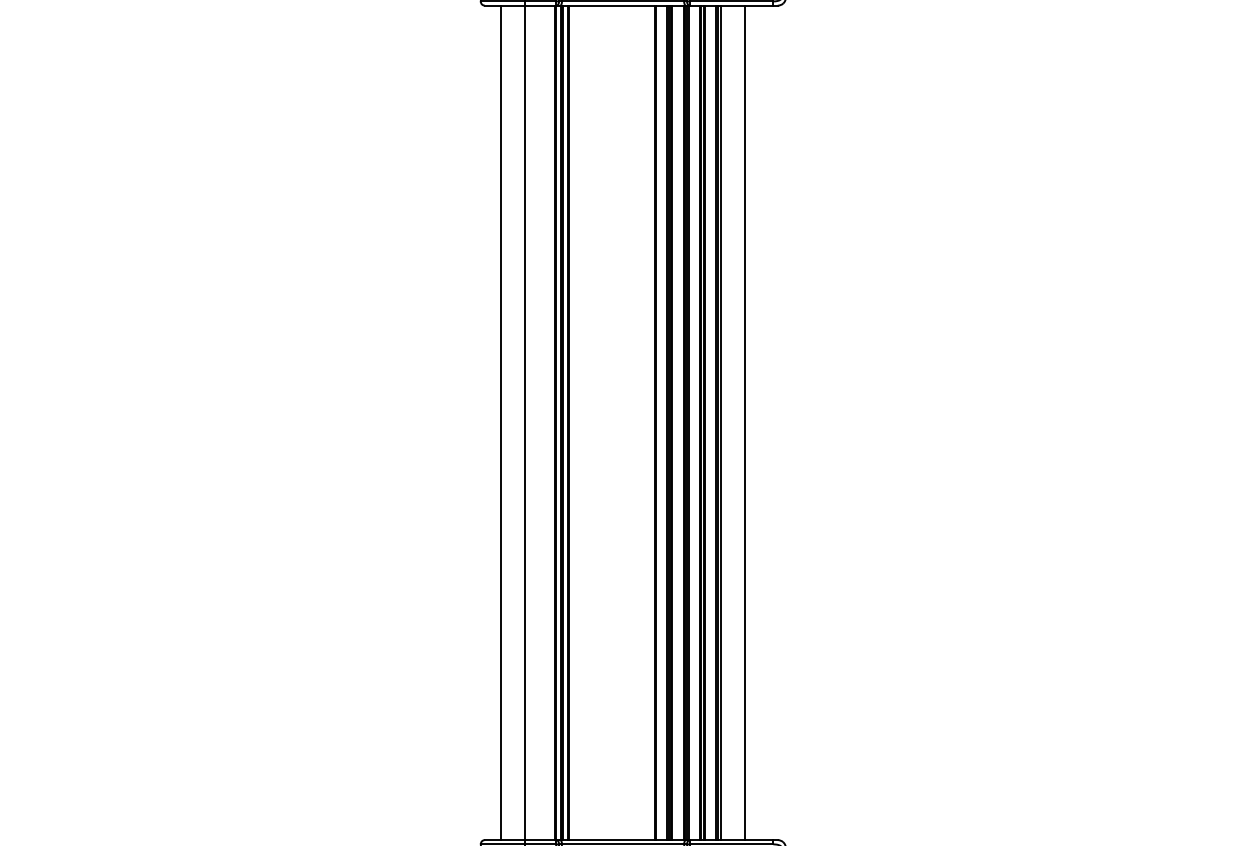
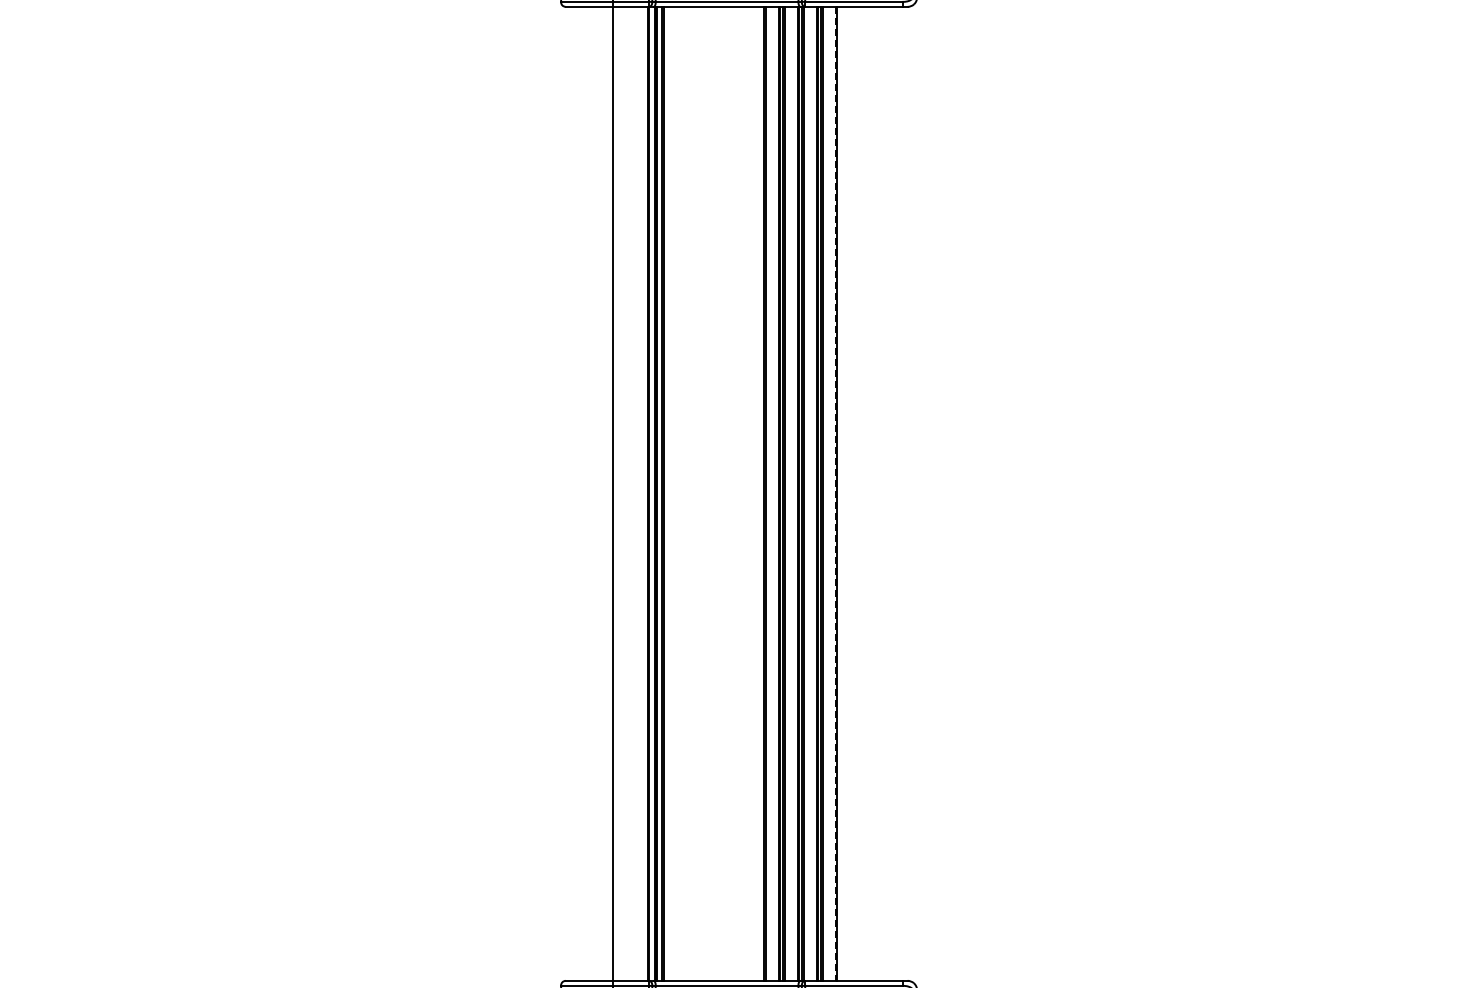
line: (500, 422) -> (584, 493), removed
line: (715, 422) -> (835, 493), solid -> dashed
line: (721, 422) -> (841, 493), removed
line: (745, 422) -> (869, 493), removed

